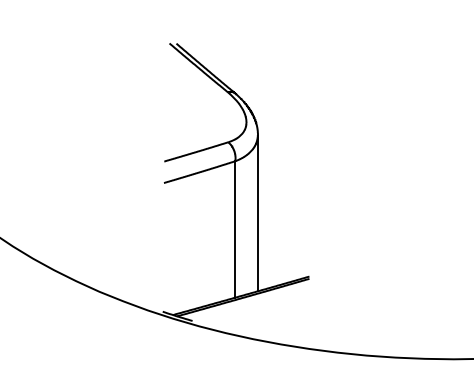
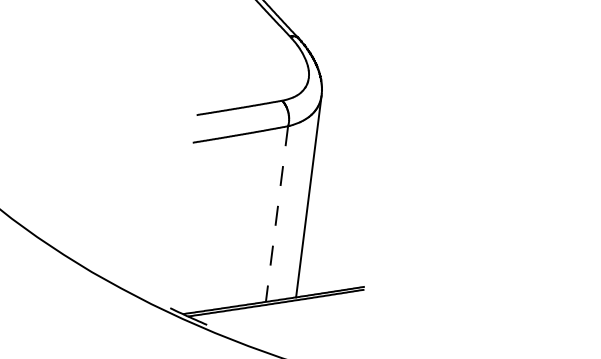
line: (235, 229) -> (277, 214), solid -> dashed

